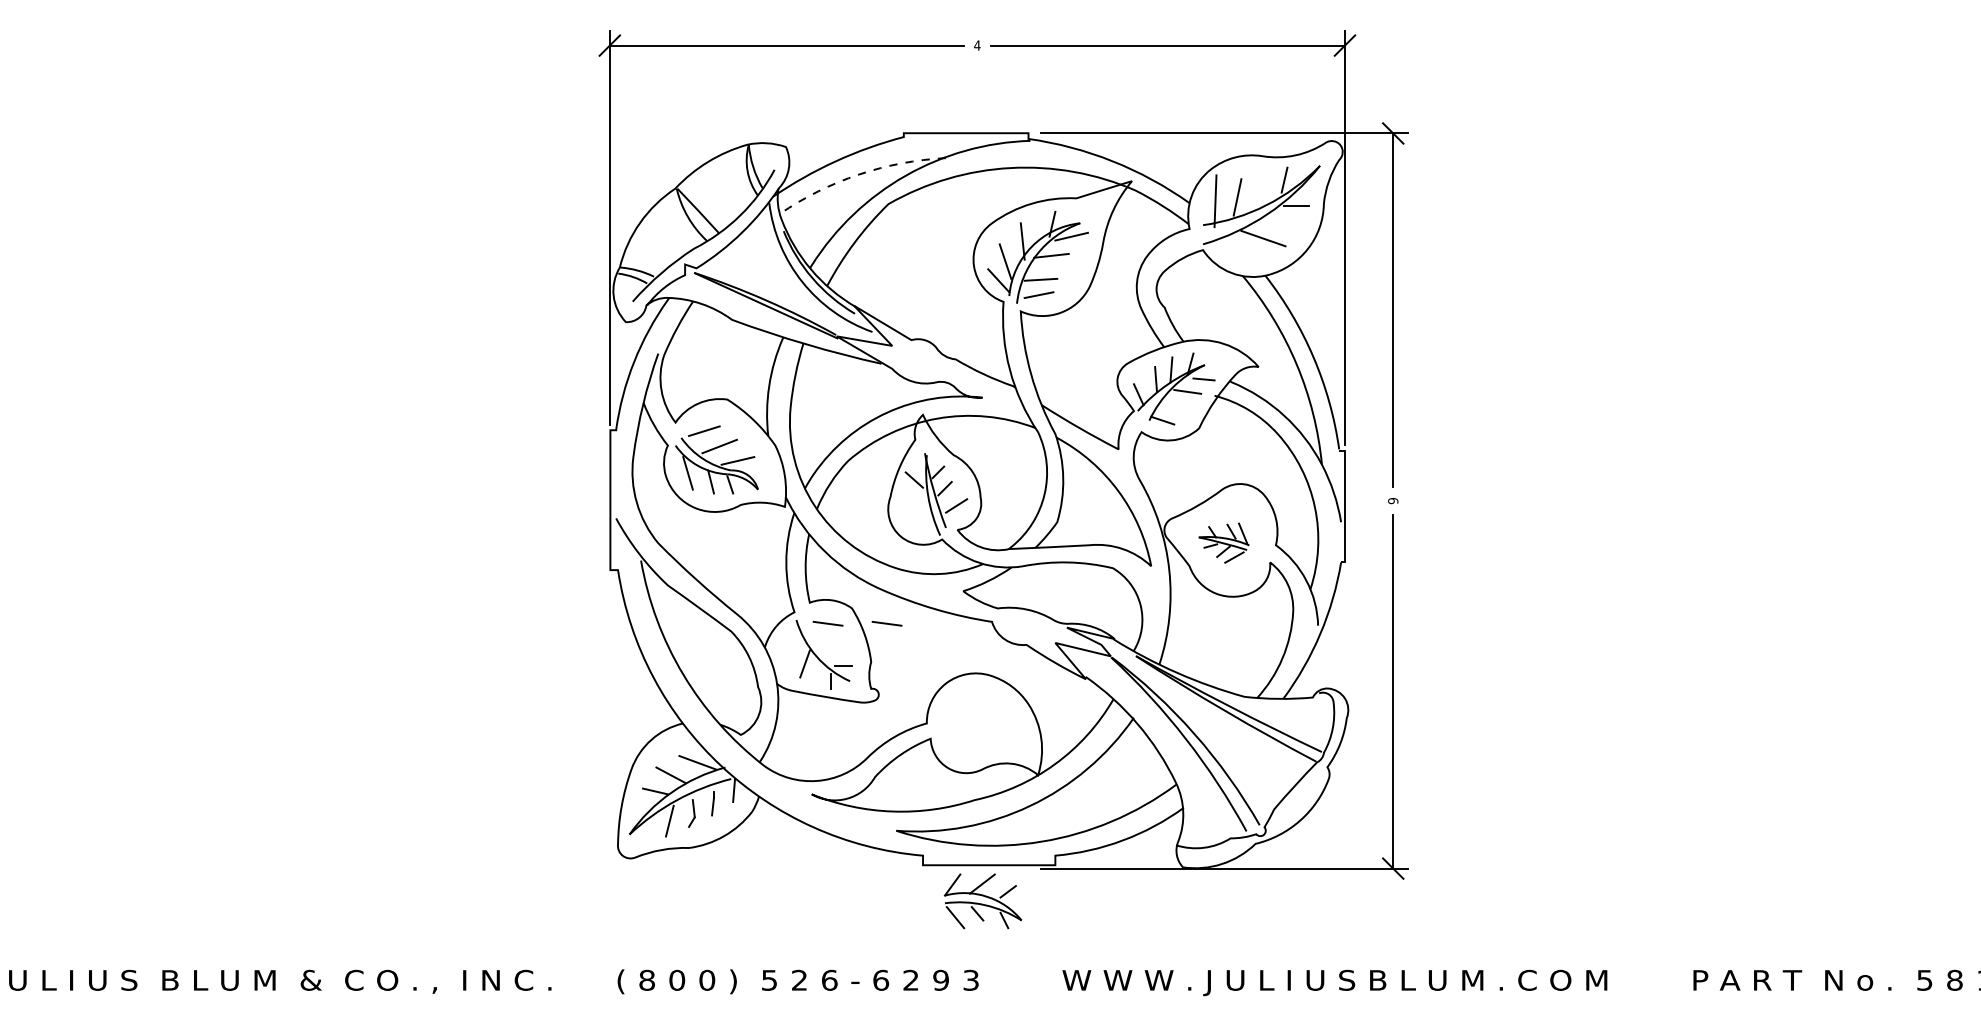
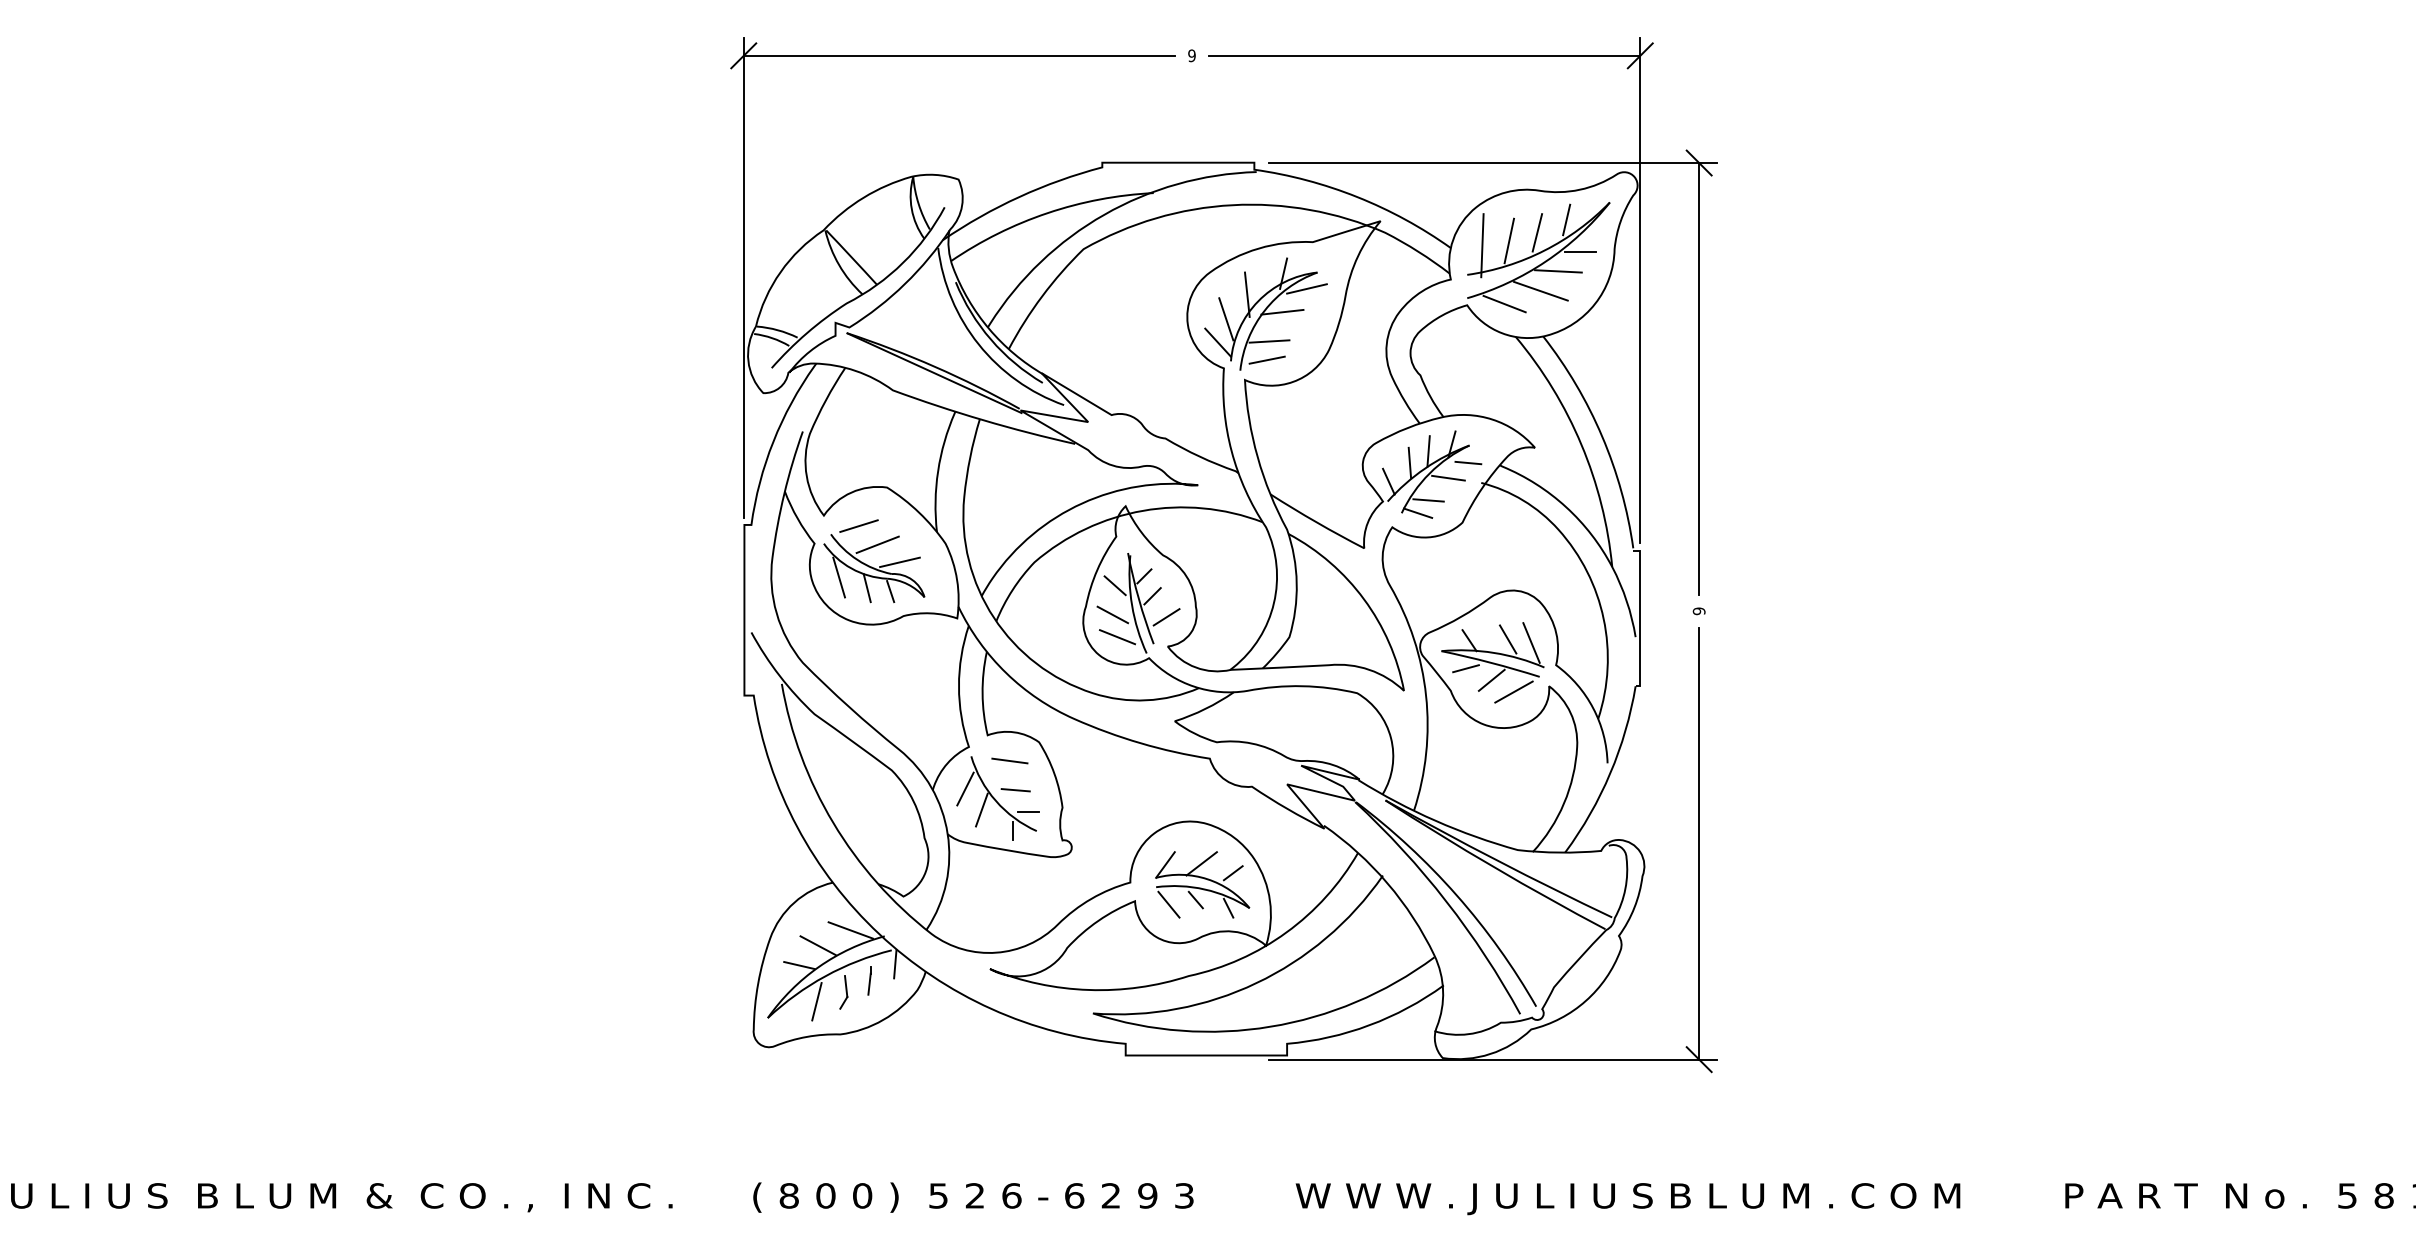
text: (977, 45) -> (1192, 55), 4 -> 9
line: (859, 174) -> (1048, 213), dashed -> solid
line: (1260, 190) -> (1537, 232), added
line: (1277, 222) -> (1558, 271), added
line: (1233, 248) -> (1504, 303), added
line: (1170, 410) -> (1427, 500), added
line: (912, 503) -> (1112, 614), added
line: (915, 521) -> (1116, 636), added
part: (1223, 542) -> (1492, 661), size x1.67
line: (886, 623) -> (1081, 760), removed
line: (791, 646) -> (965, 788), added
line: (832, 647) -> (1015, 789), added
part: (982, 901) -> (1201, 885), moved

